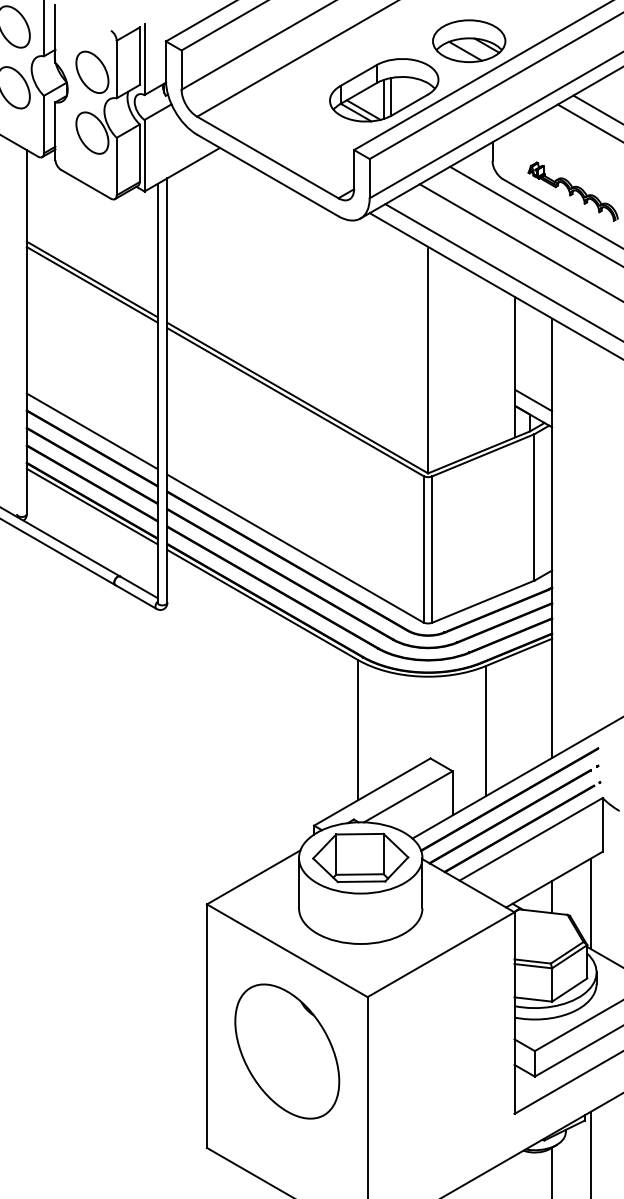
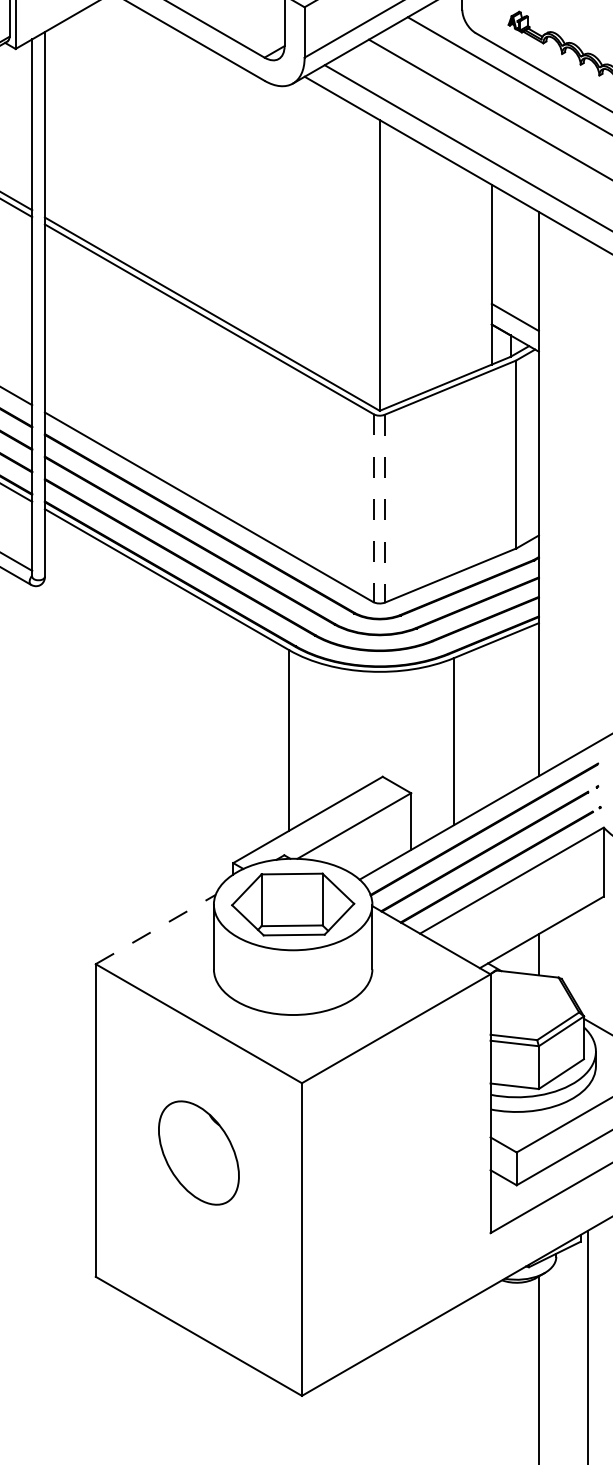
line: (423, 549) -> (373, 508), solid -> dashed
line: (432, 550) -> (385, 509), solid -> dashed
line: (253, 877) -> (155, 929), solid -> dashed
line: (590, 903) -> (588, 963), removed
part: (287, 1051) -> (199, 1153), size x0.6

